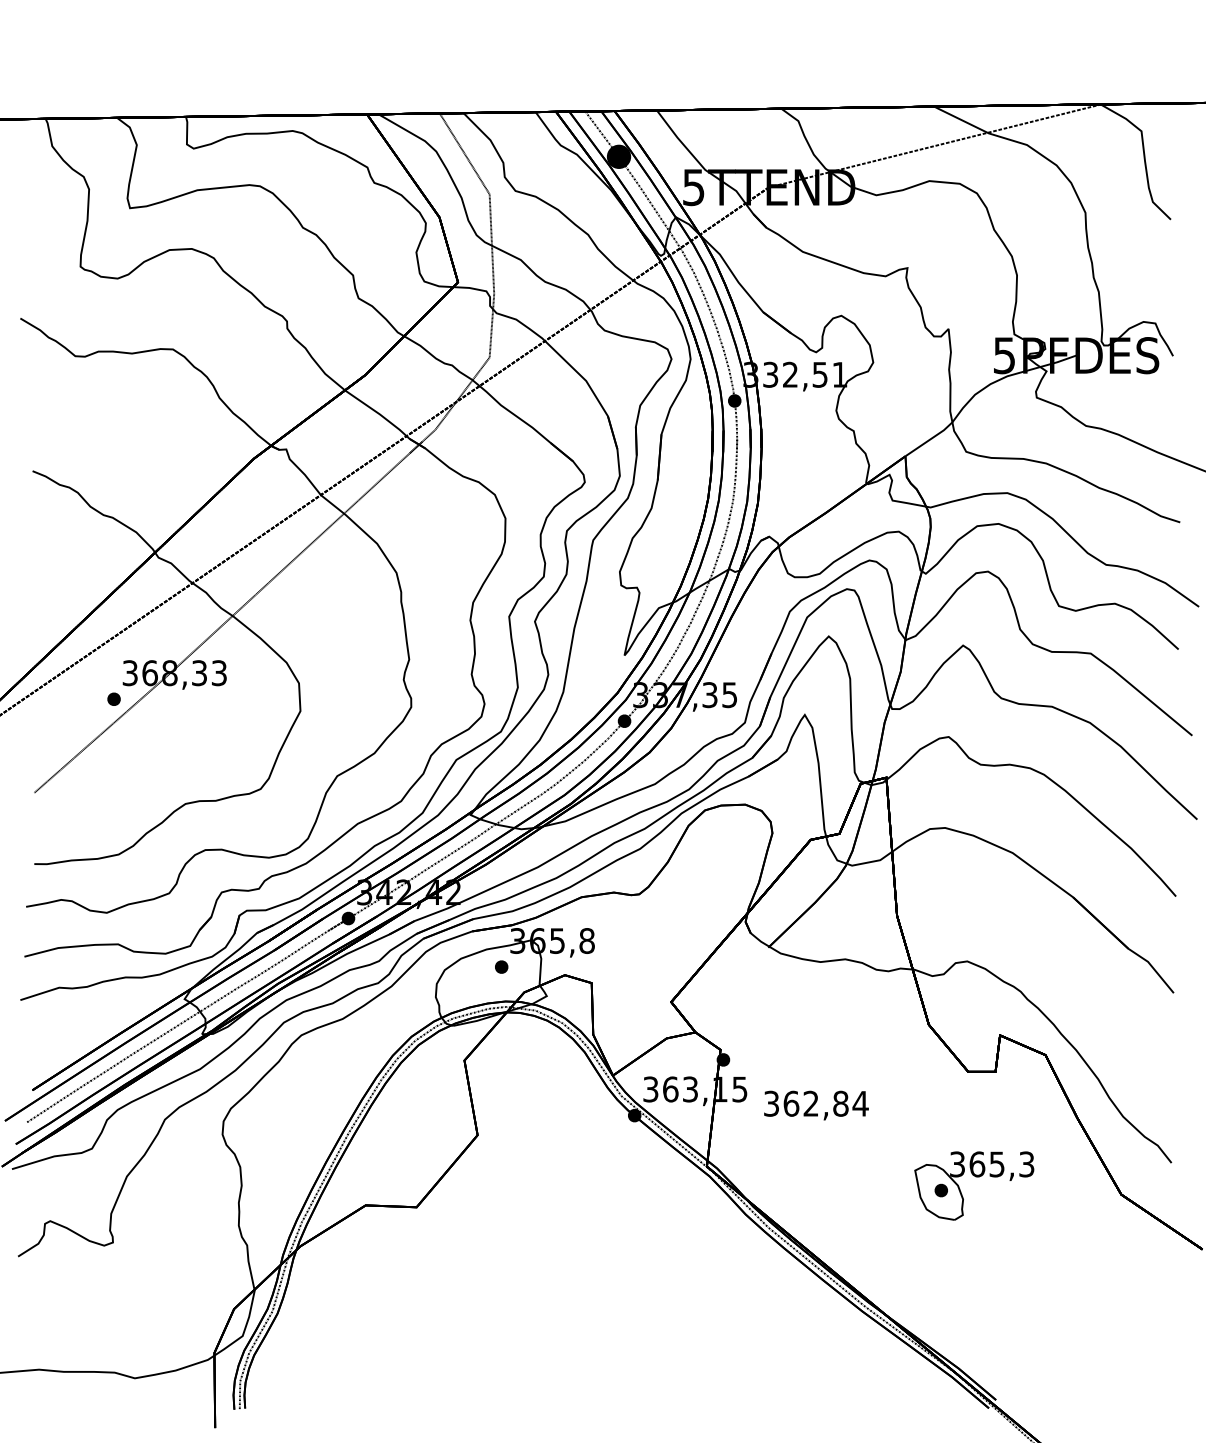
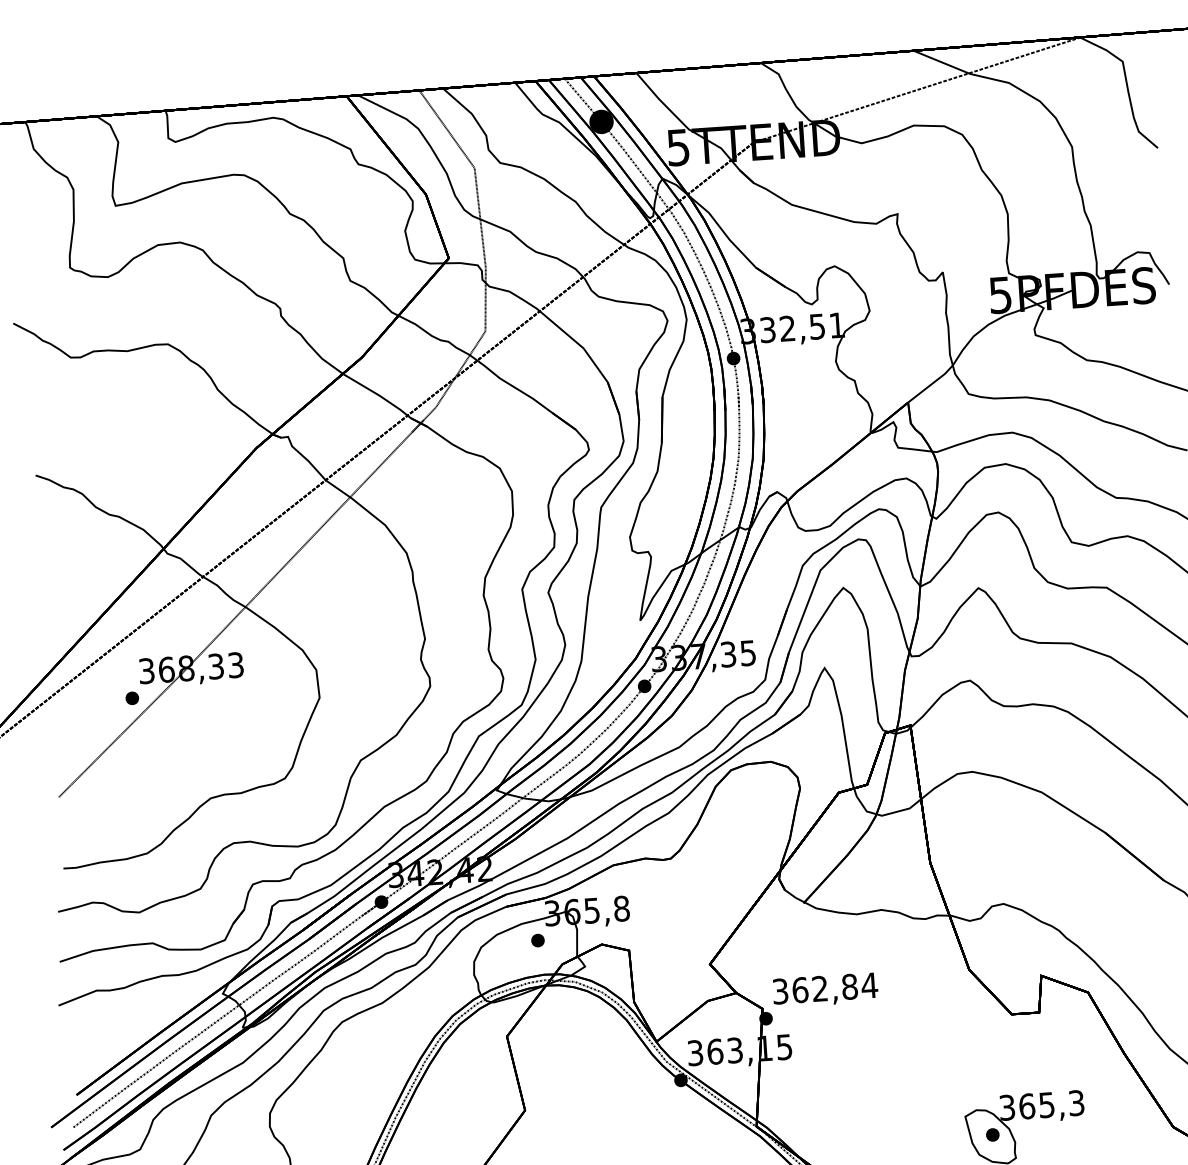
text: (816, 1105) -> (825, 990), moved

